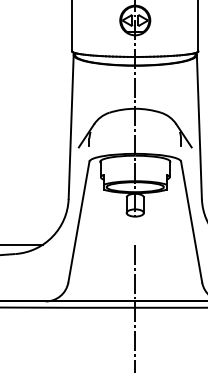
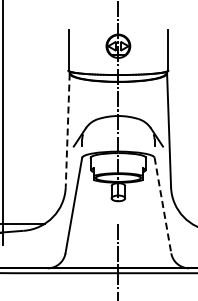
line: (70, 127) -> (67, 130), solid -> dashed
line: (191, 221) -> (162, 205), solid -> dashed

